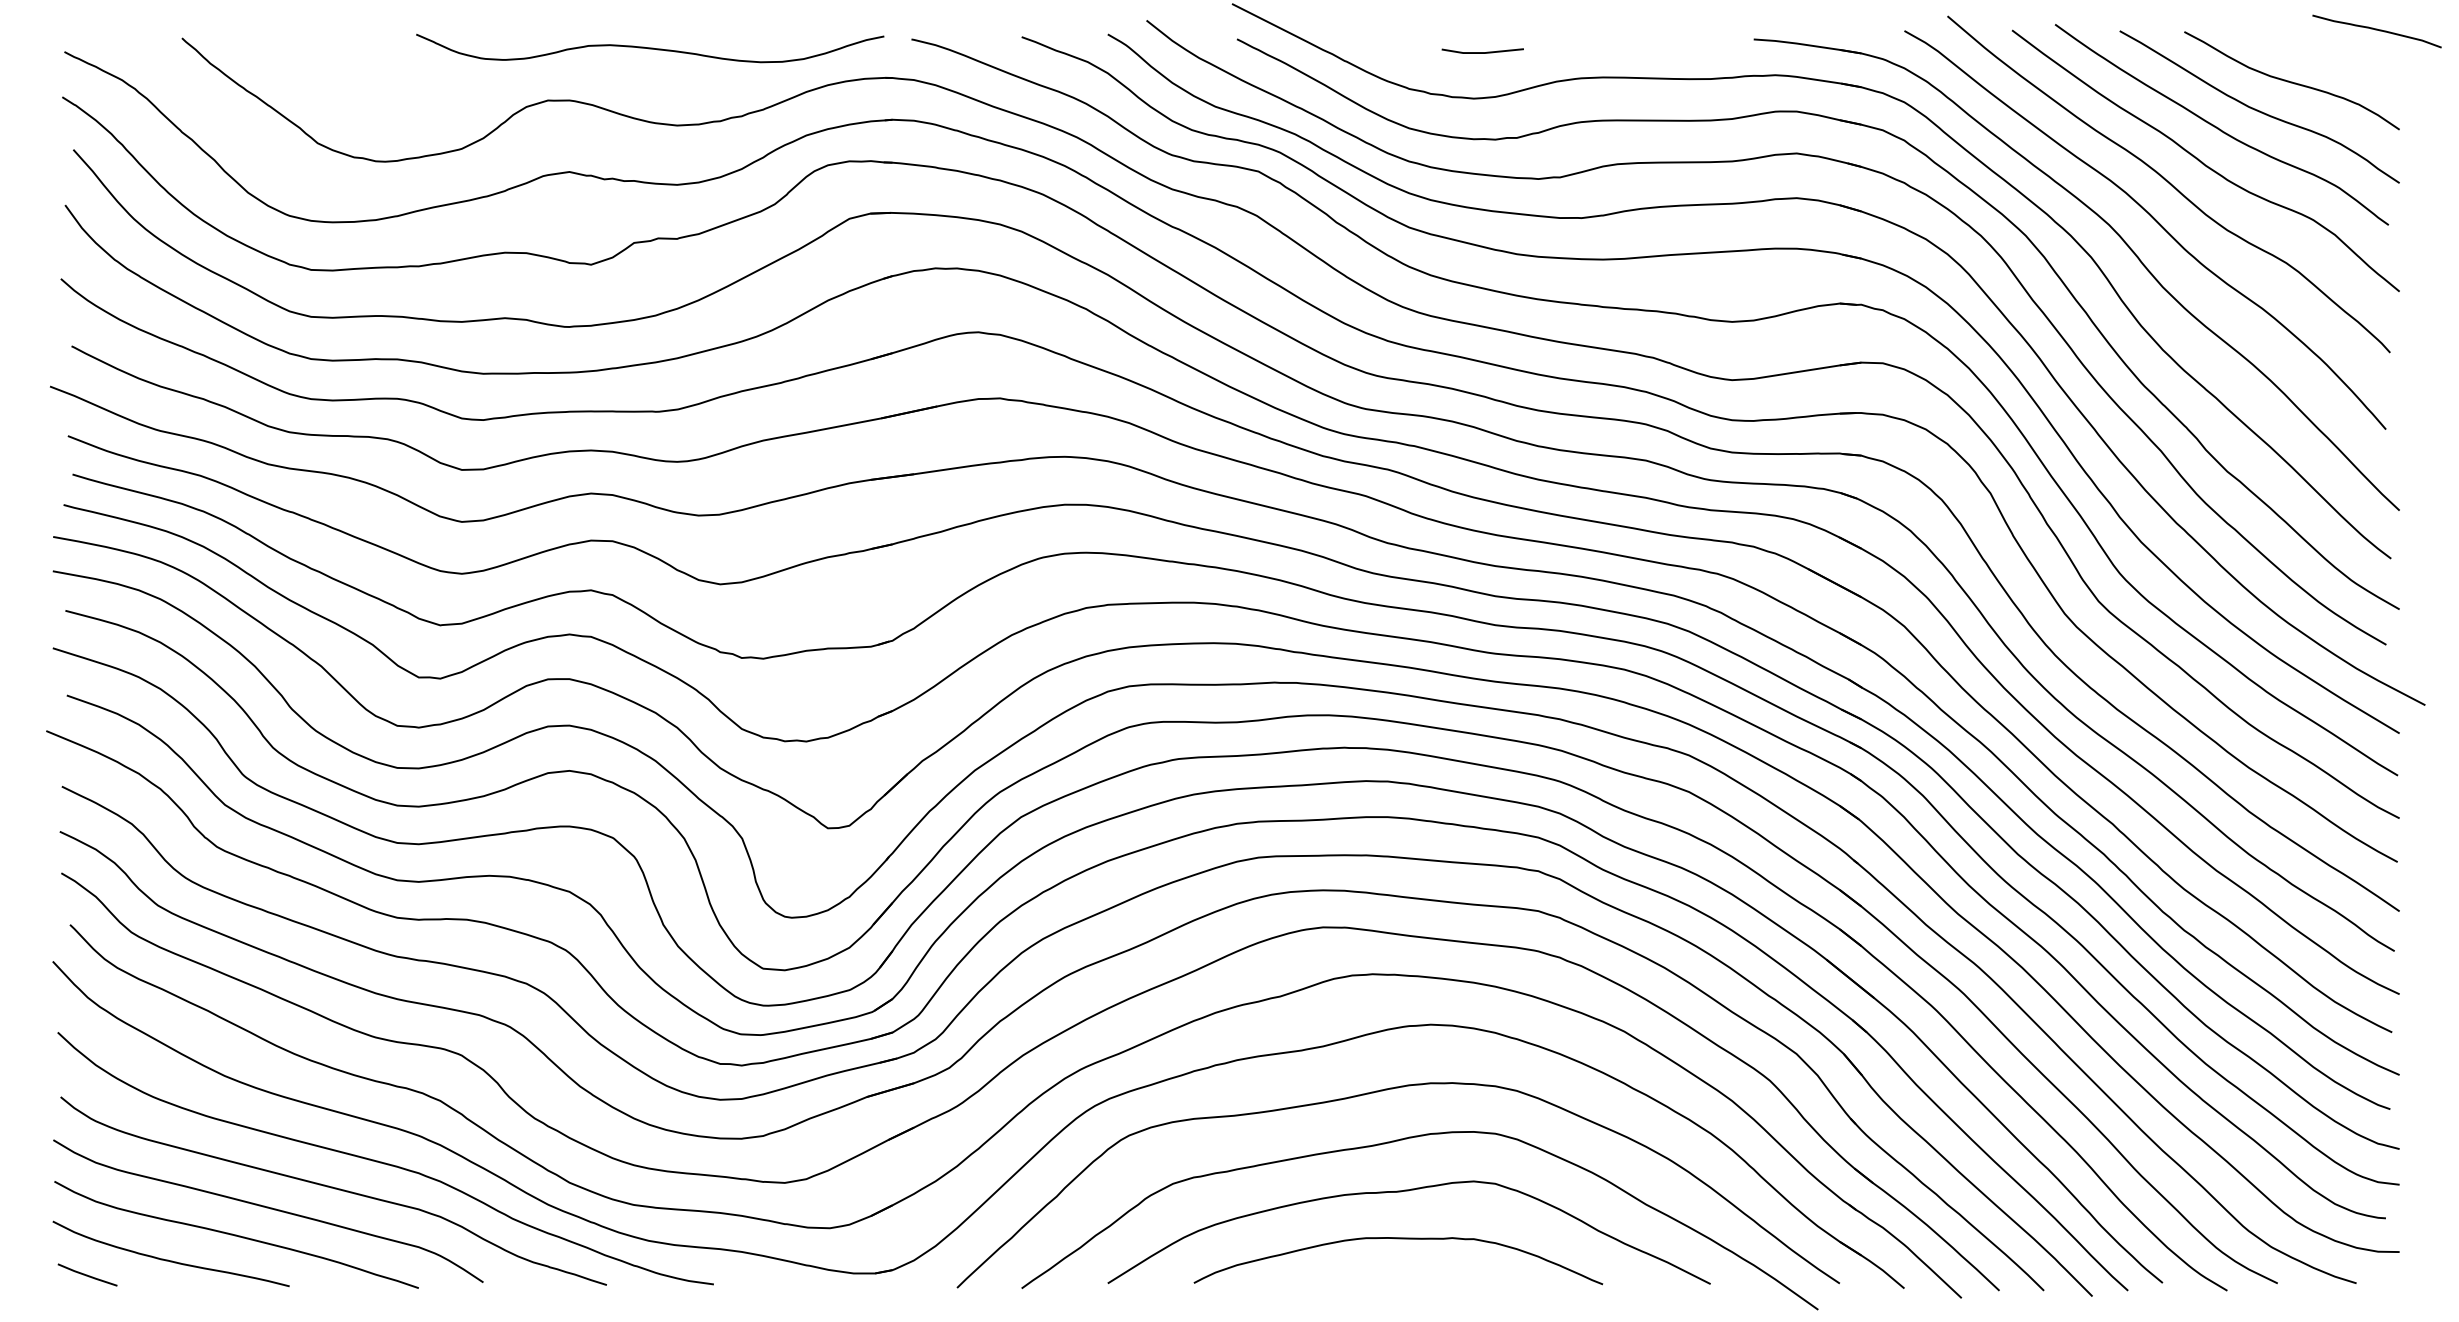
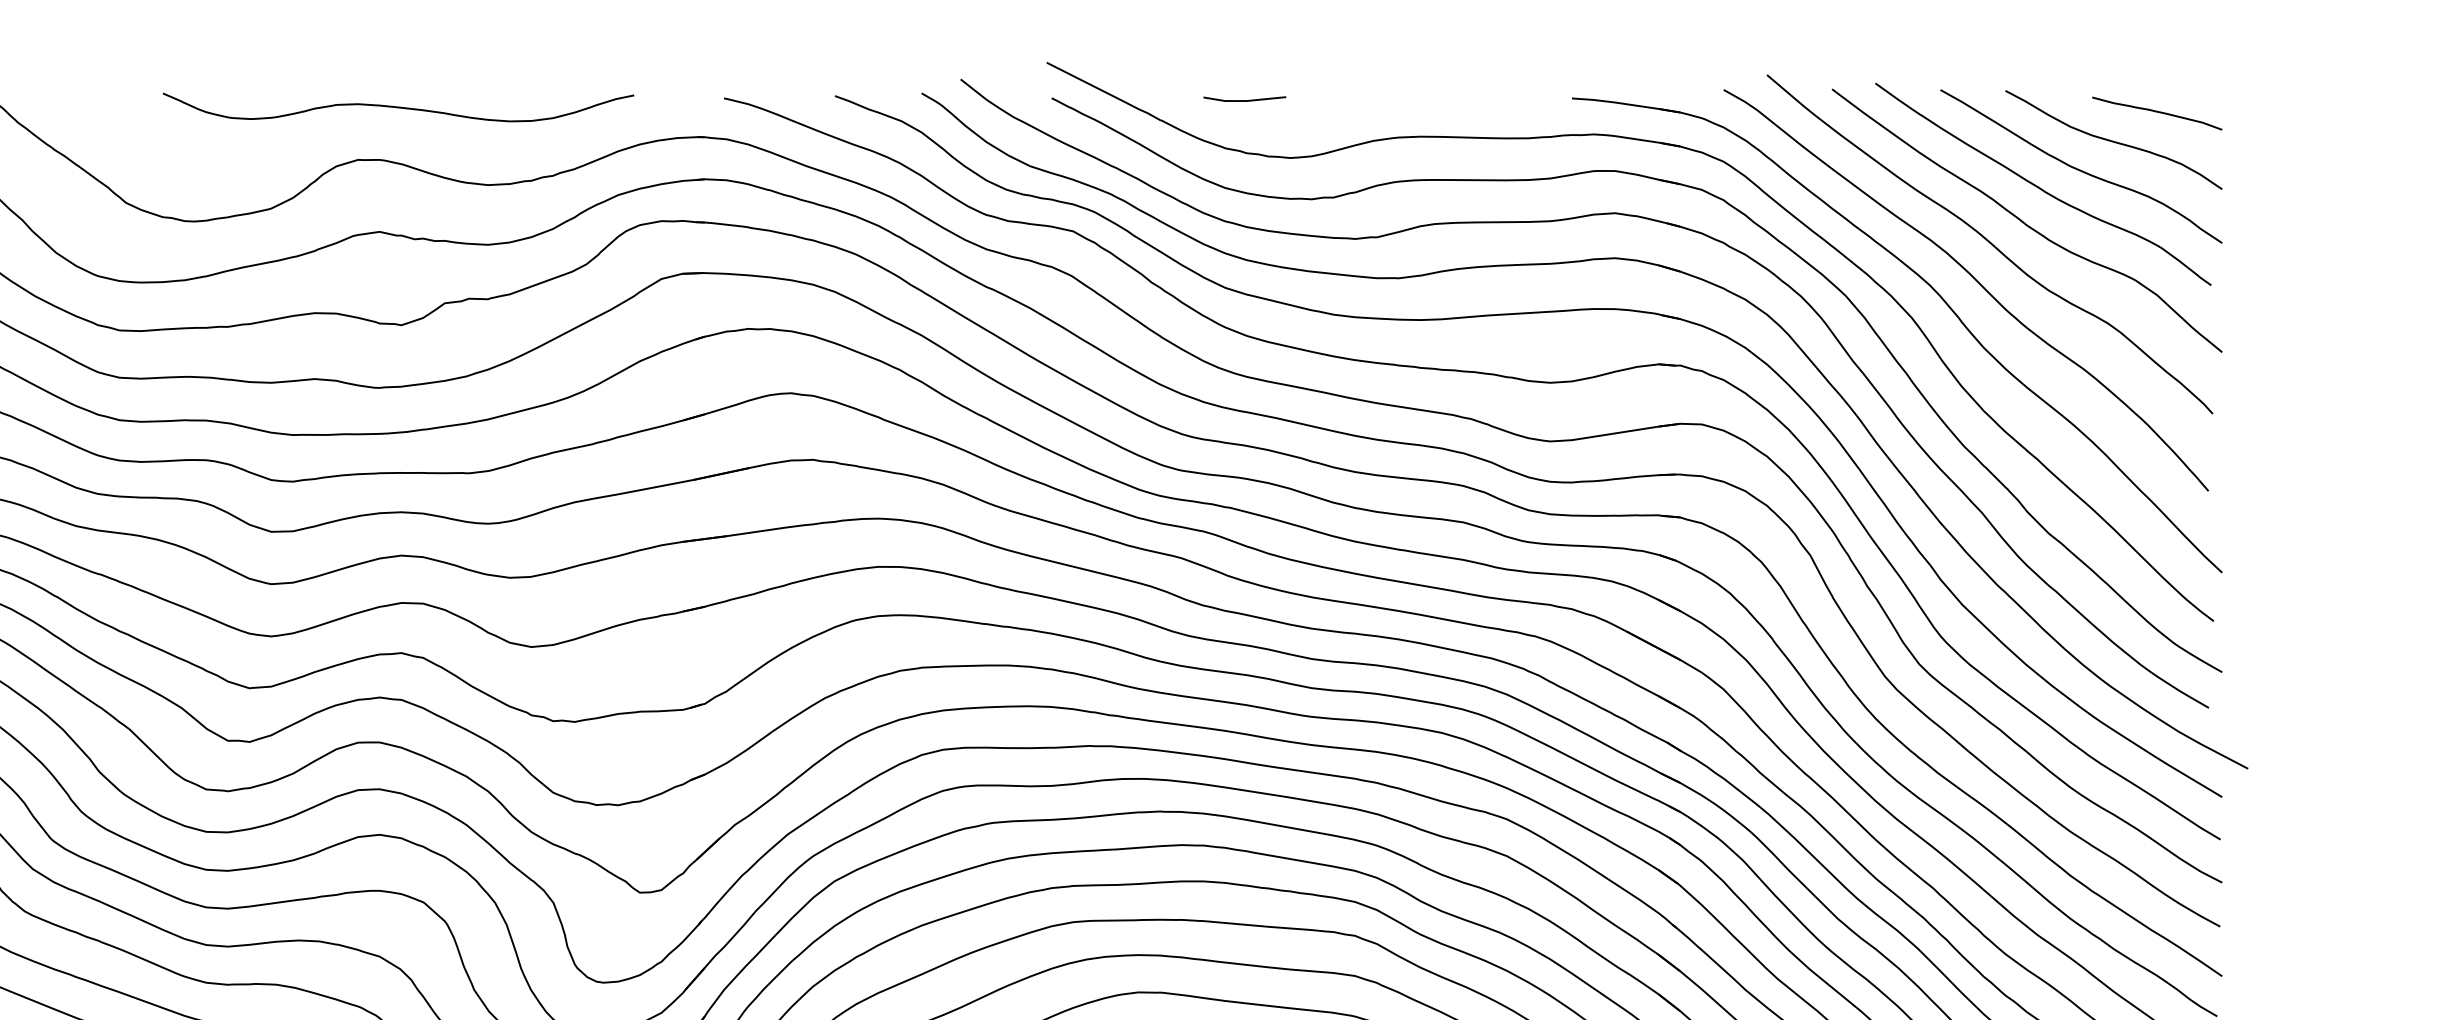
curve: (2376, 30) -> (2156, 112), moved
curve: (650, 48) -> (398, 107), moved
line: (1482, 52) -> (1244, 100), moved

